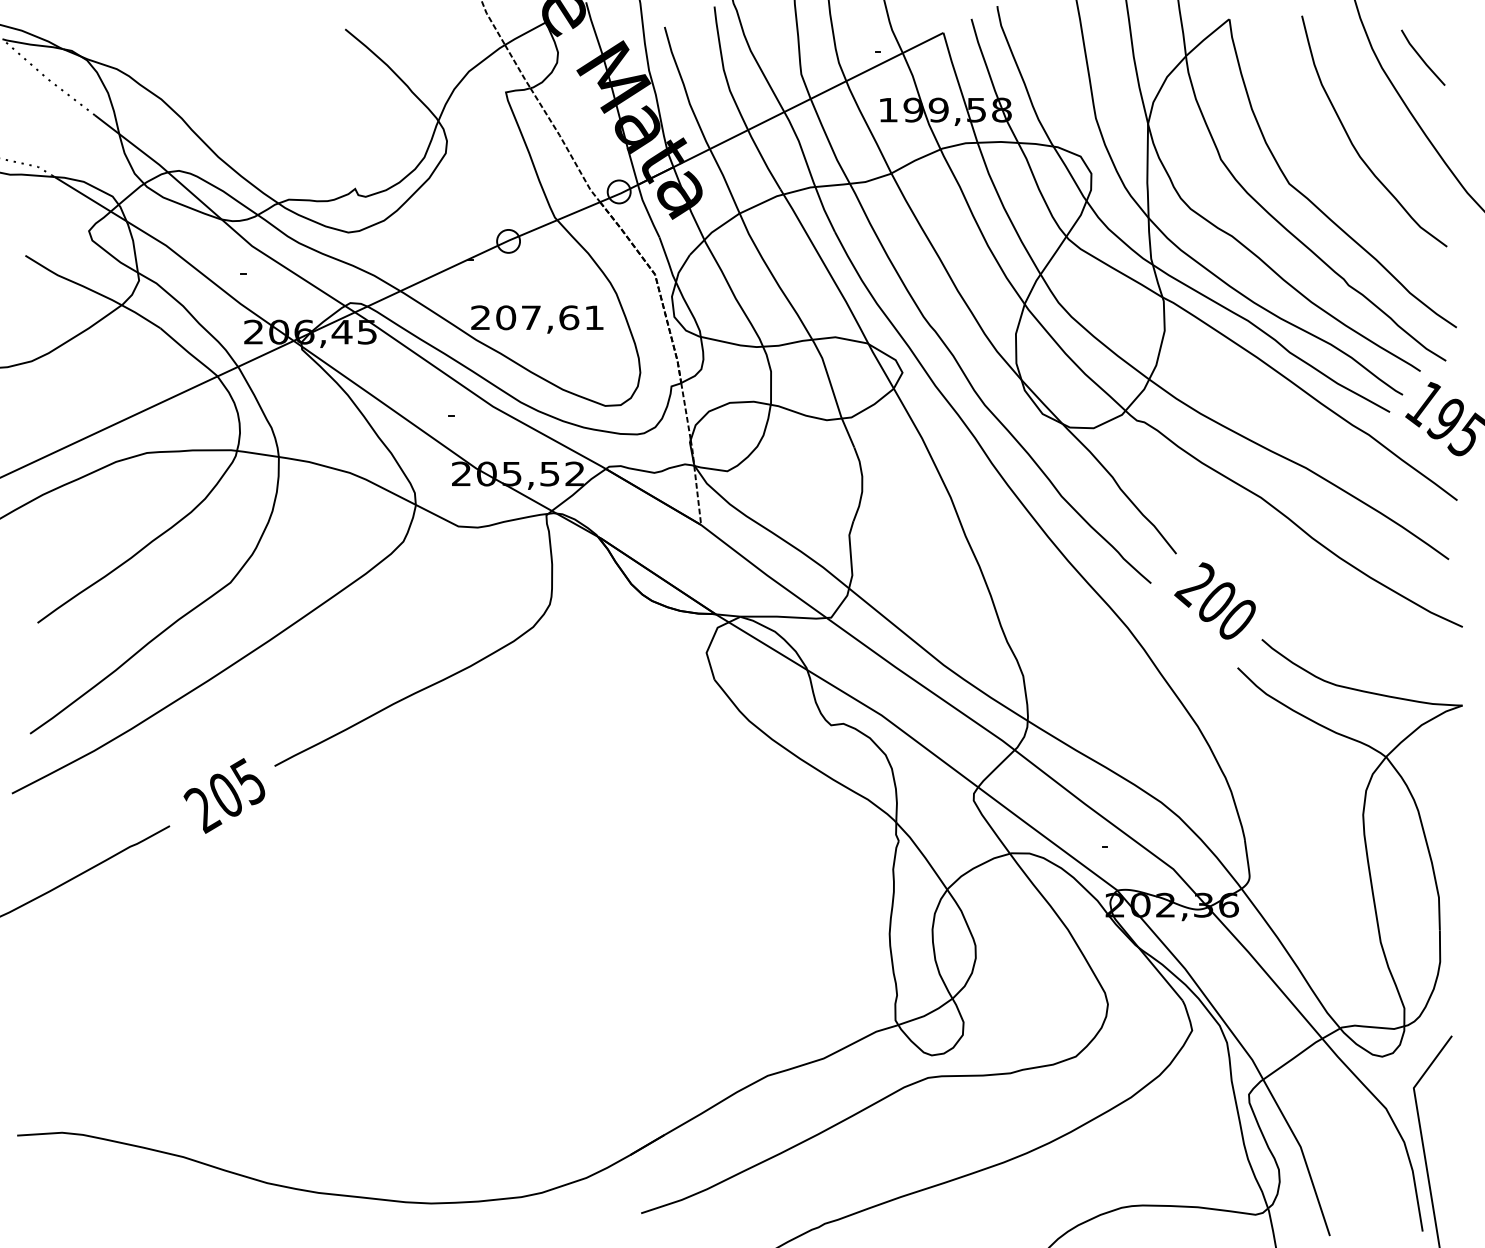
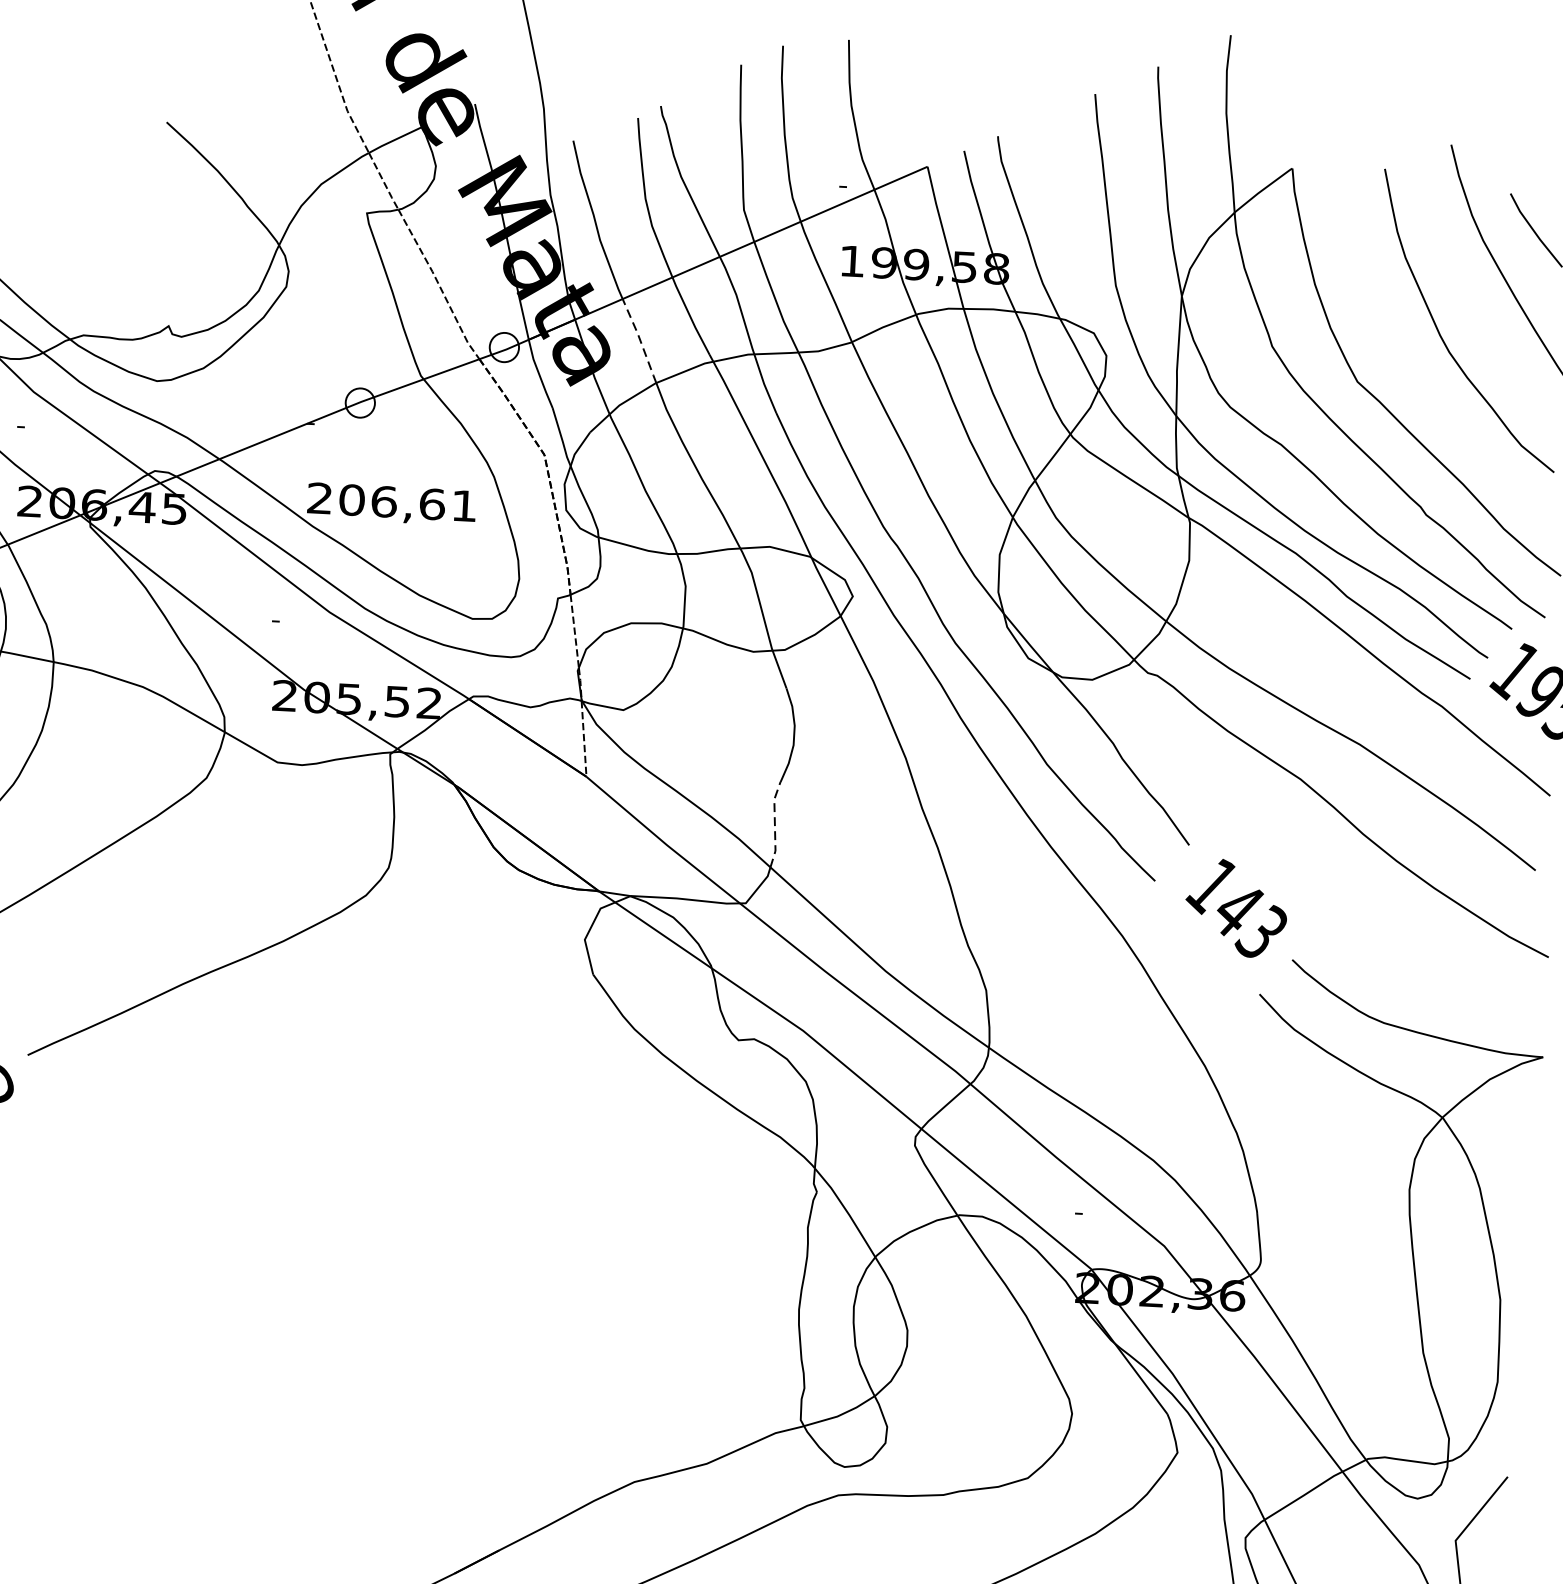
line: (725, 180) -> (640, 340), solid -> dashed
text: (531, 317) -> (384, 501), 207,61 -> 206,61
line: (850, 554) -> (774, 824), solid -> dashed
text: (1215, 600) -> (1235, 907), 200 -> 143

